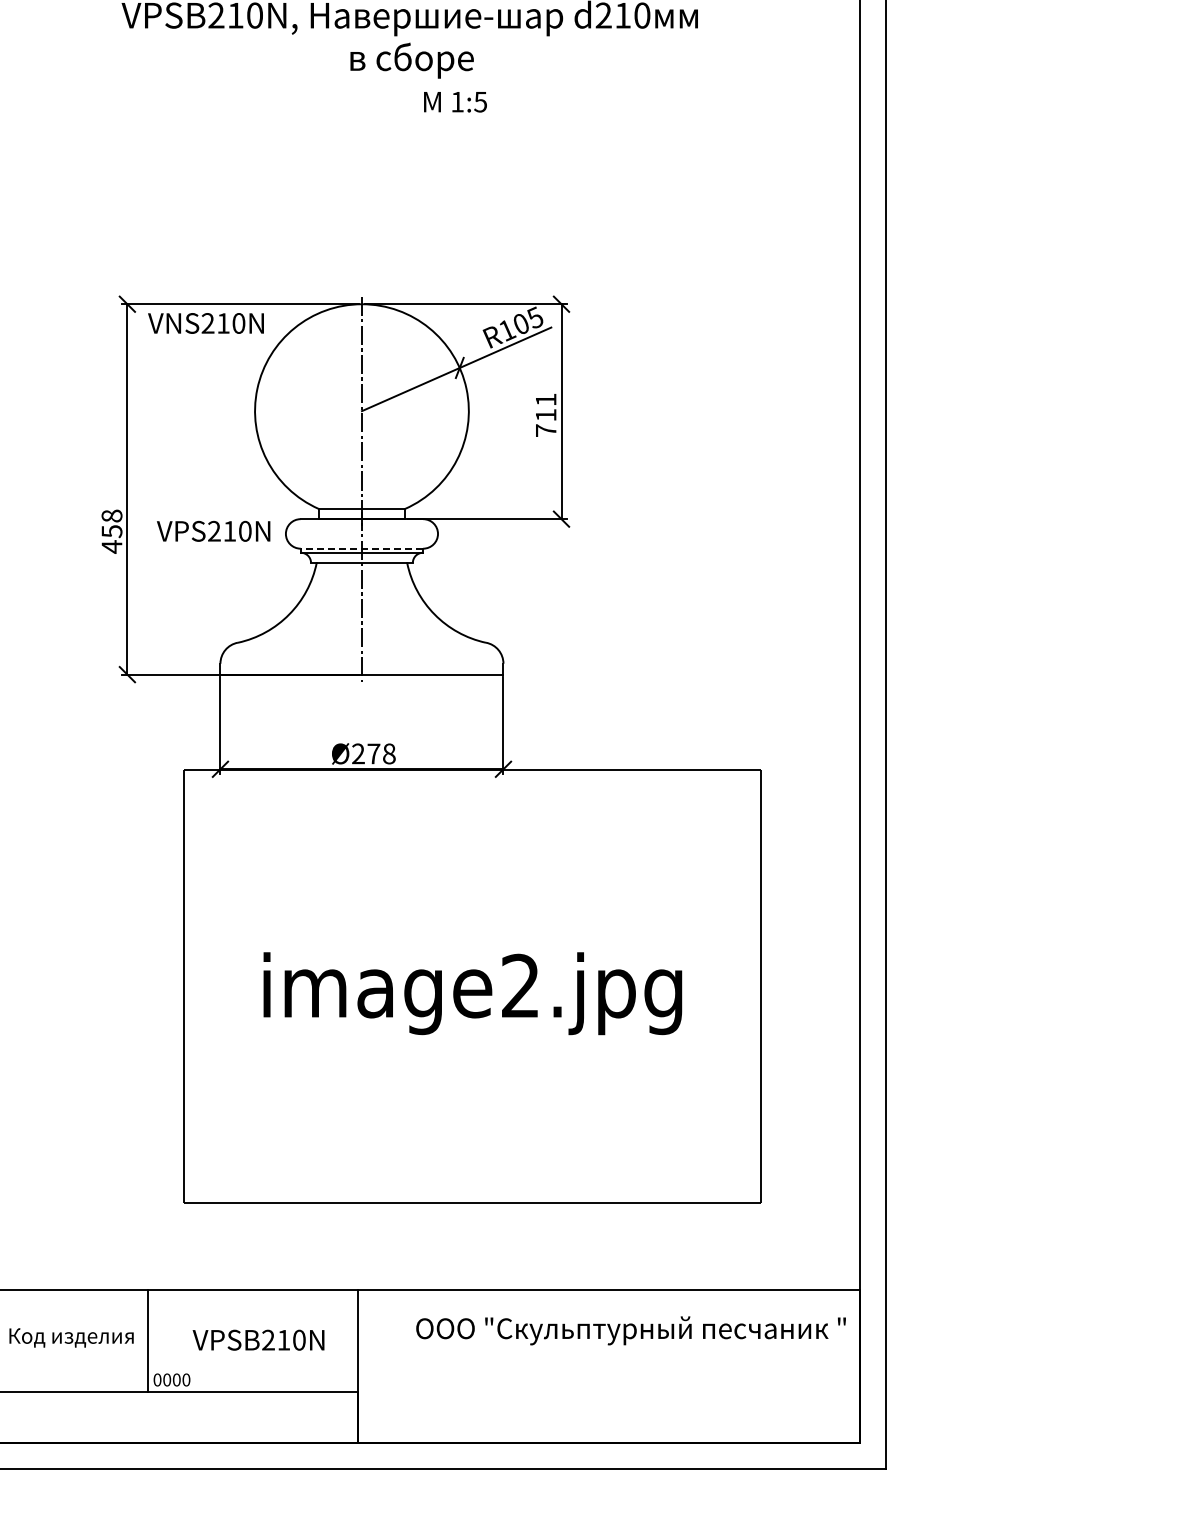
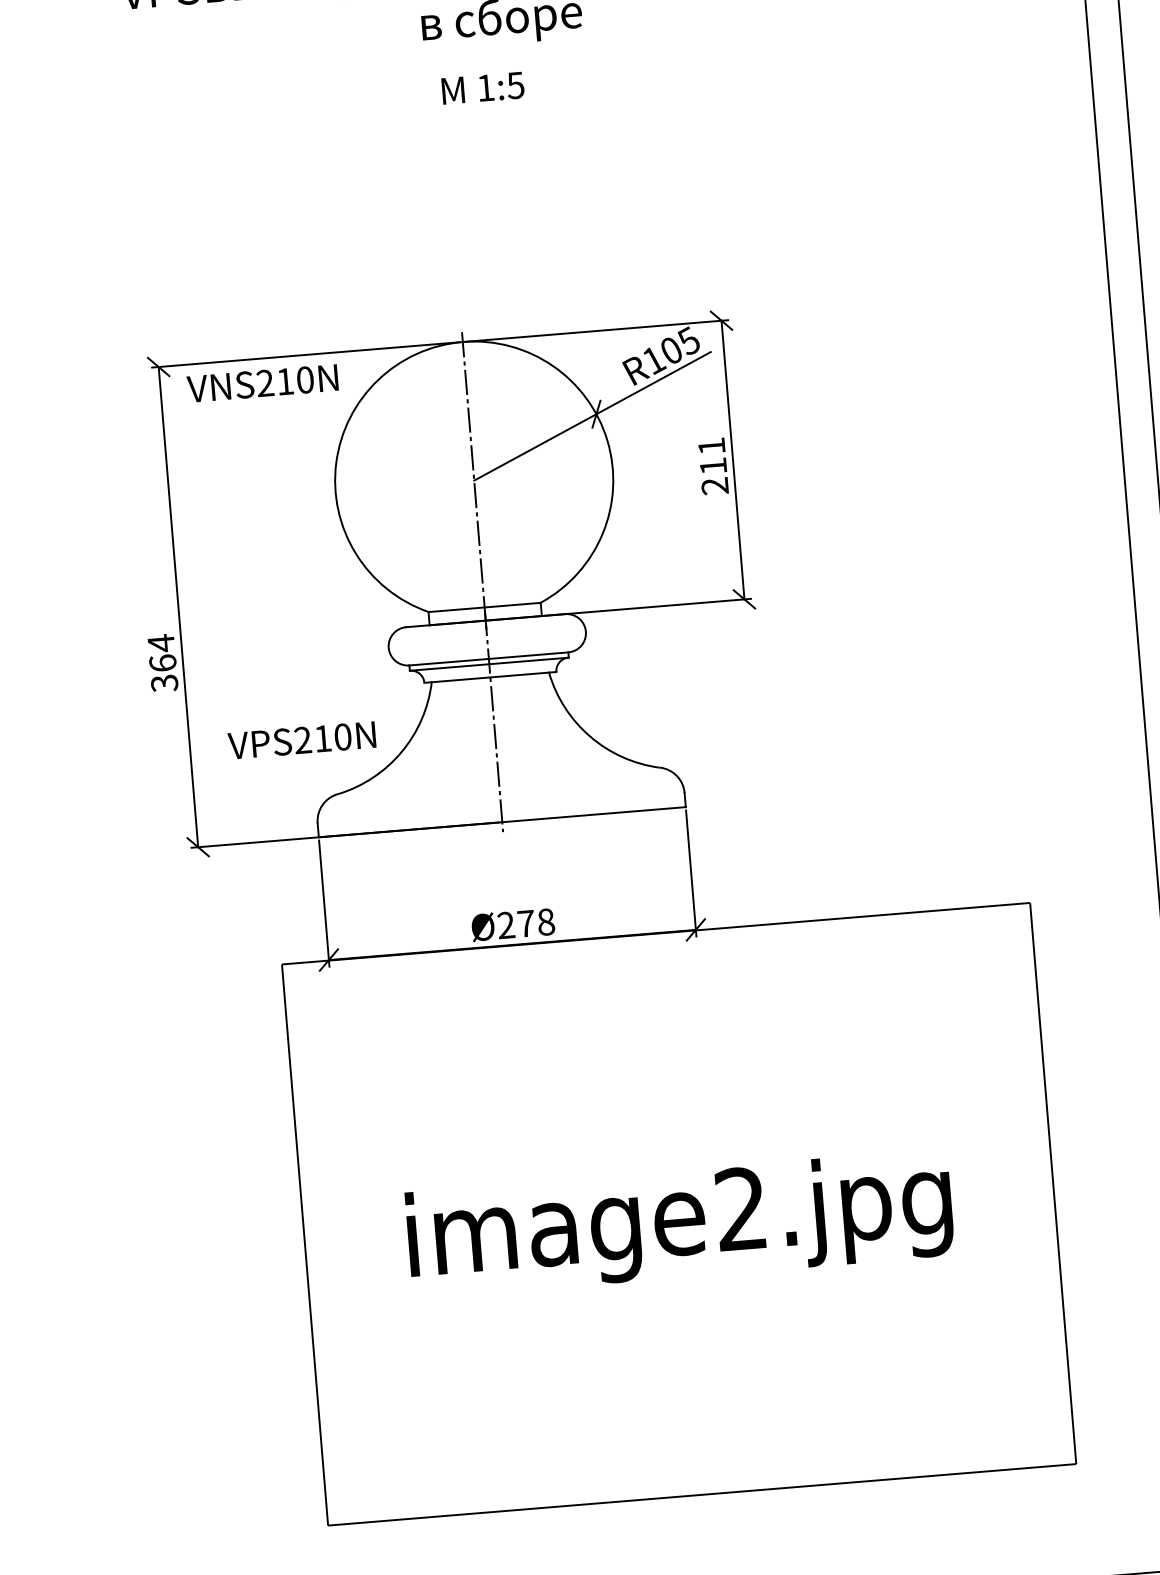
text: (455, 102) -> (483, 88), moved
text: (545, 430) -> (714, 486), 711 -> 211
text: (213, 530) -> (301, 739), moved
text: (111, 531) -> (162, 663), 458 -> 364
line: (361, 548) -> (488, 658), dashed -> solid

